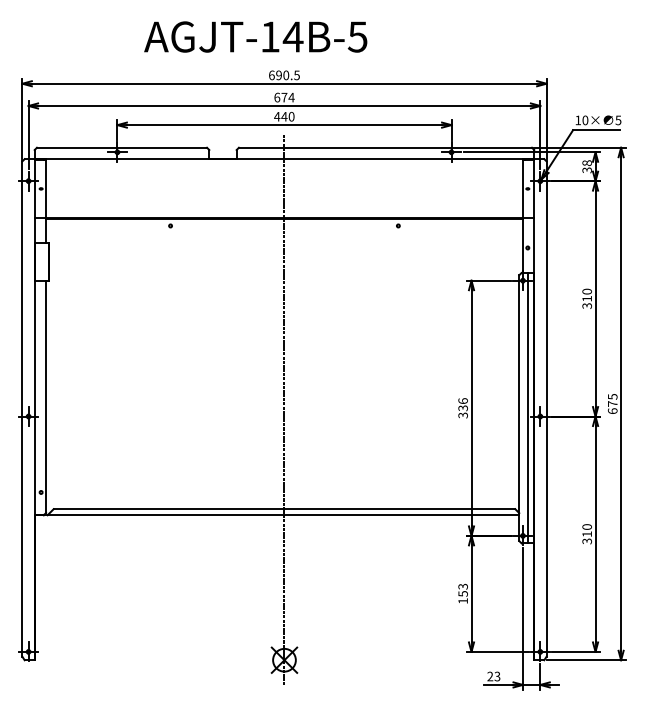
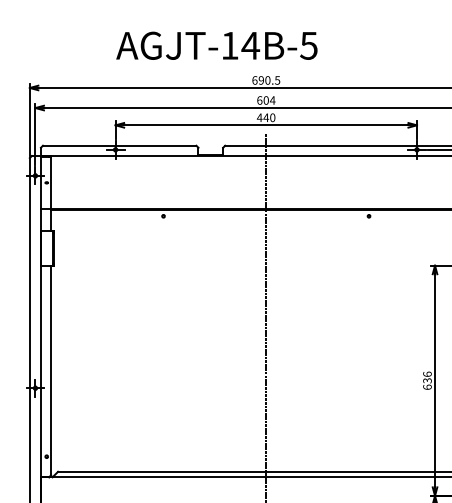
text: (255, 36) -> (216, 45), moved
text: (284, 97) -> (266, 100), 674 -> 604
text: (462, 415) -> (426, 387), 336 -> 636

